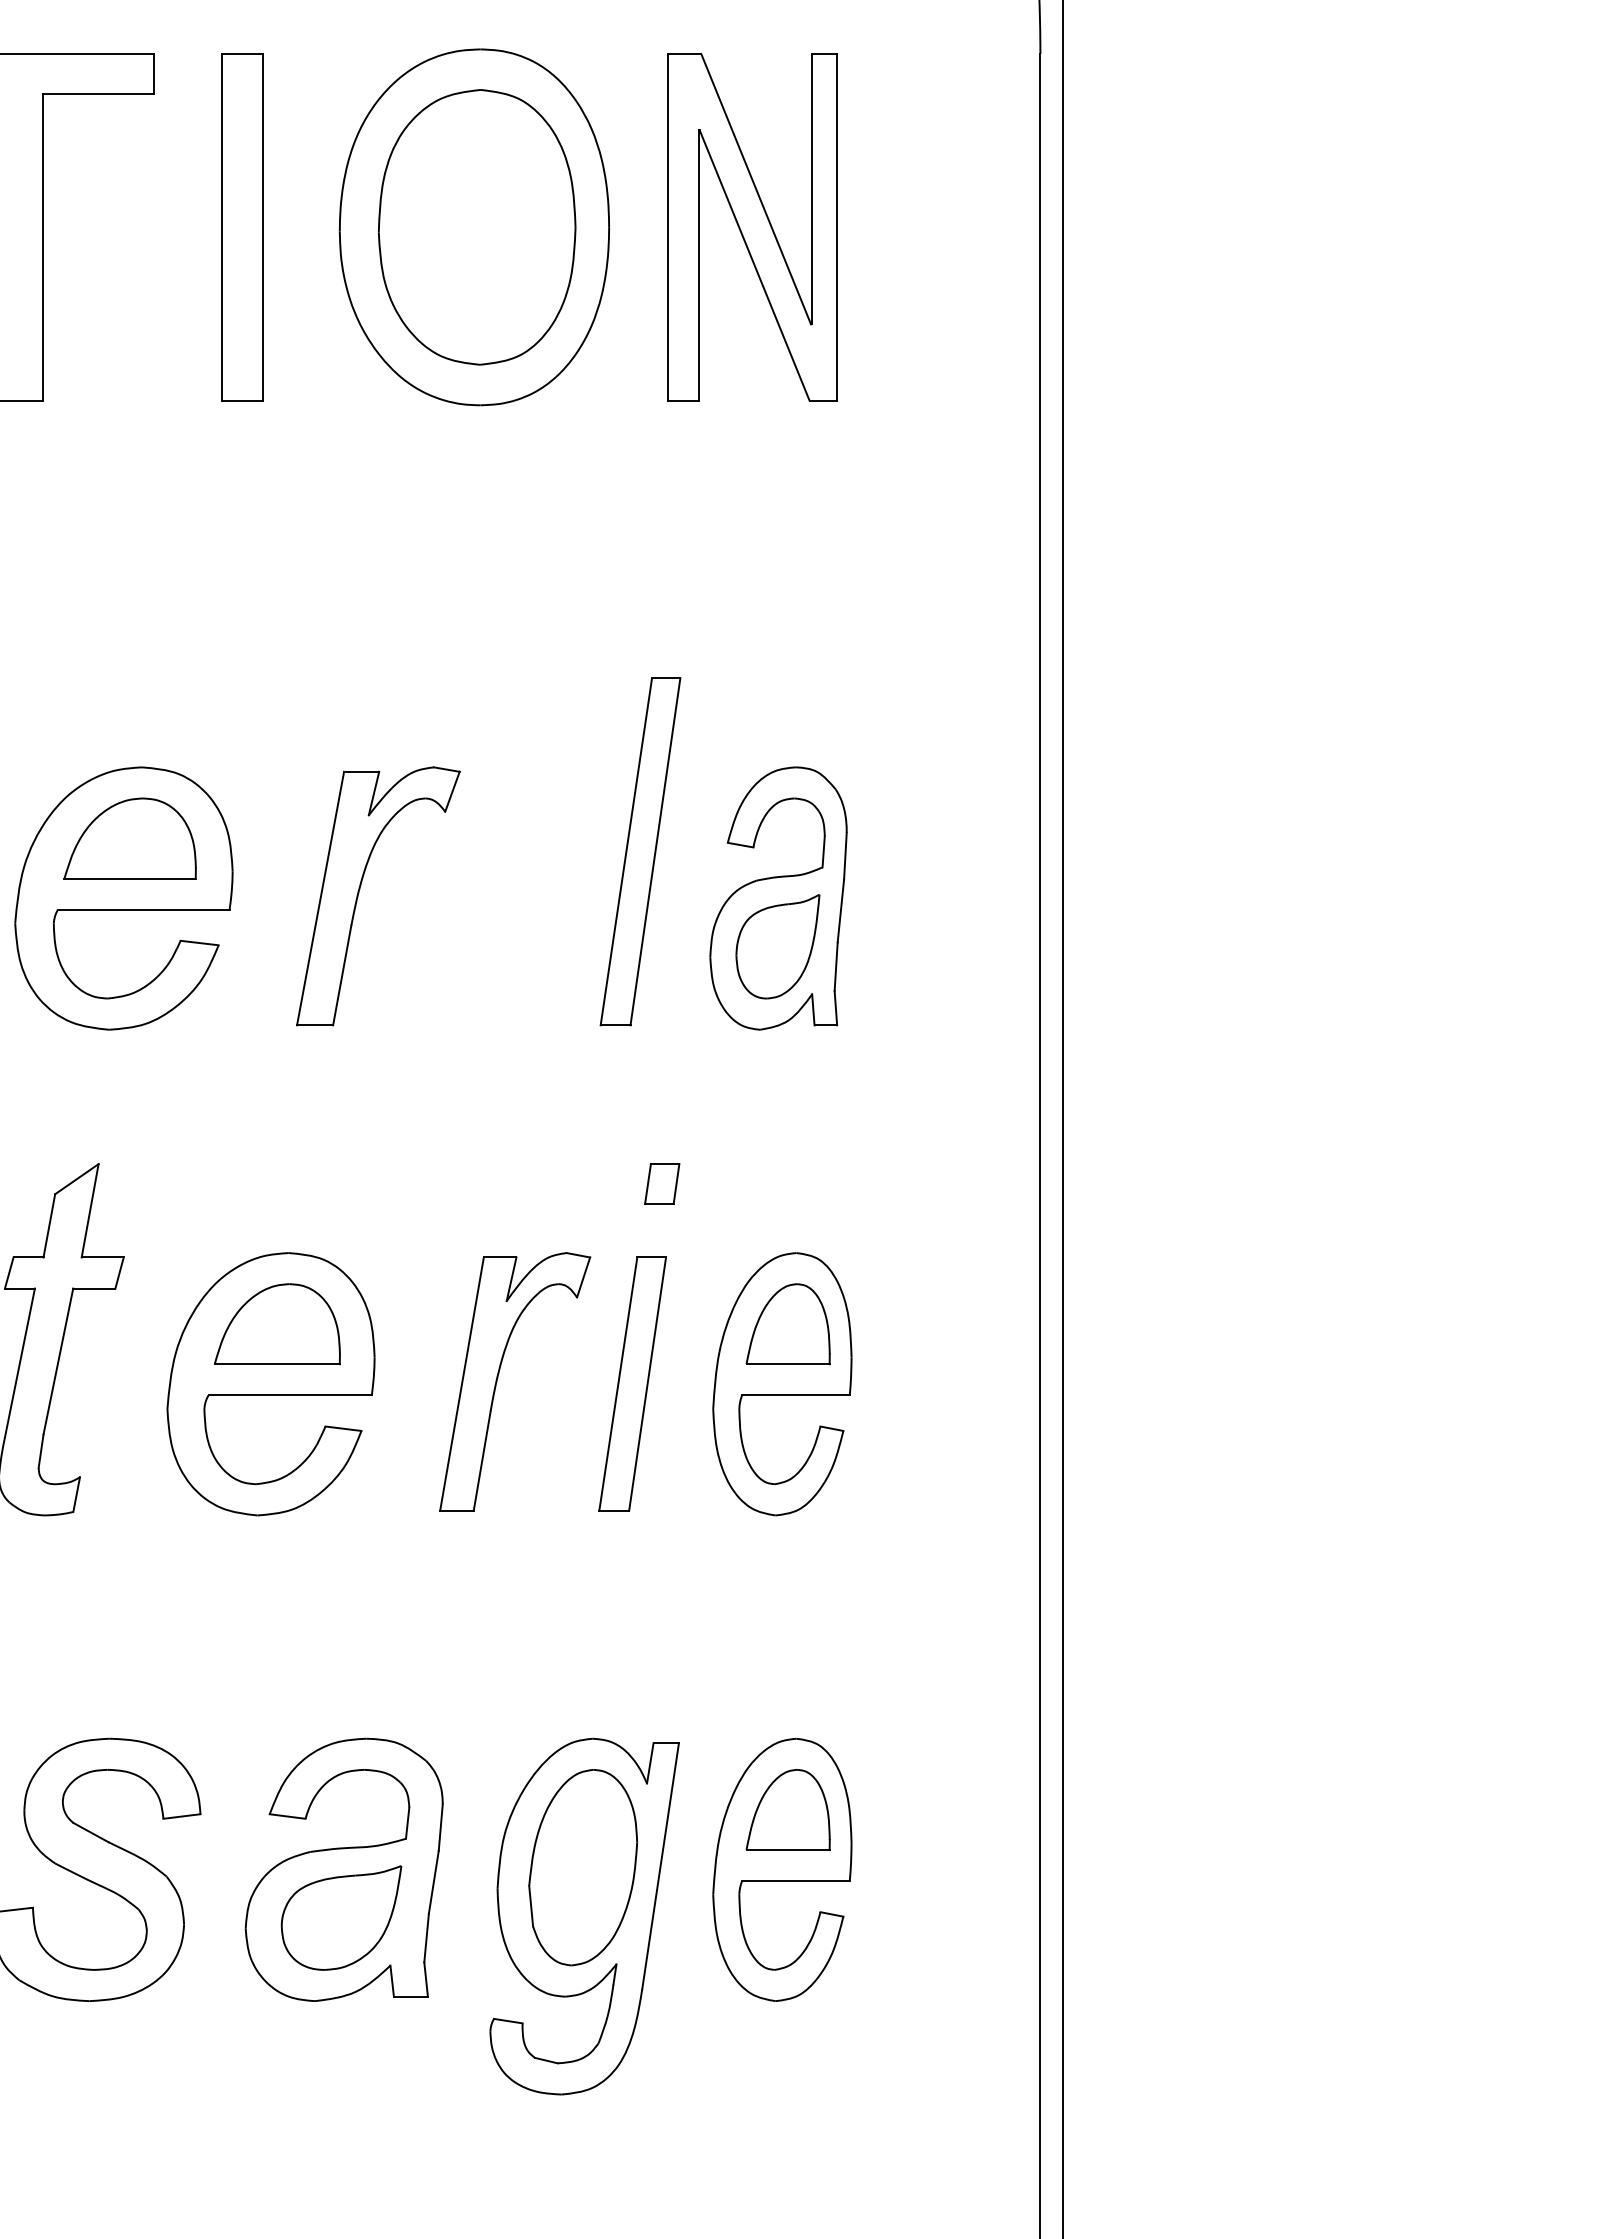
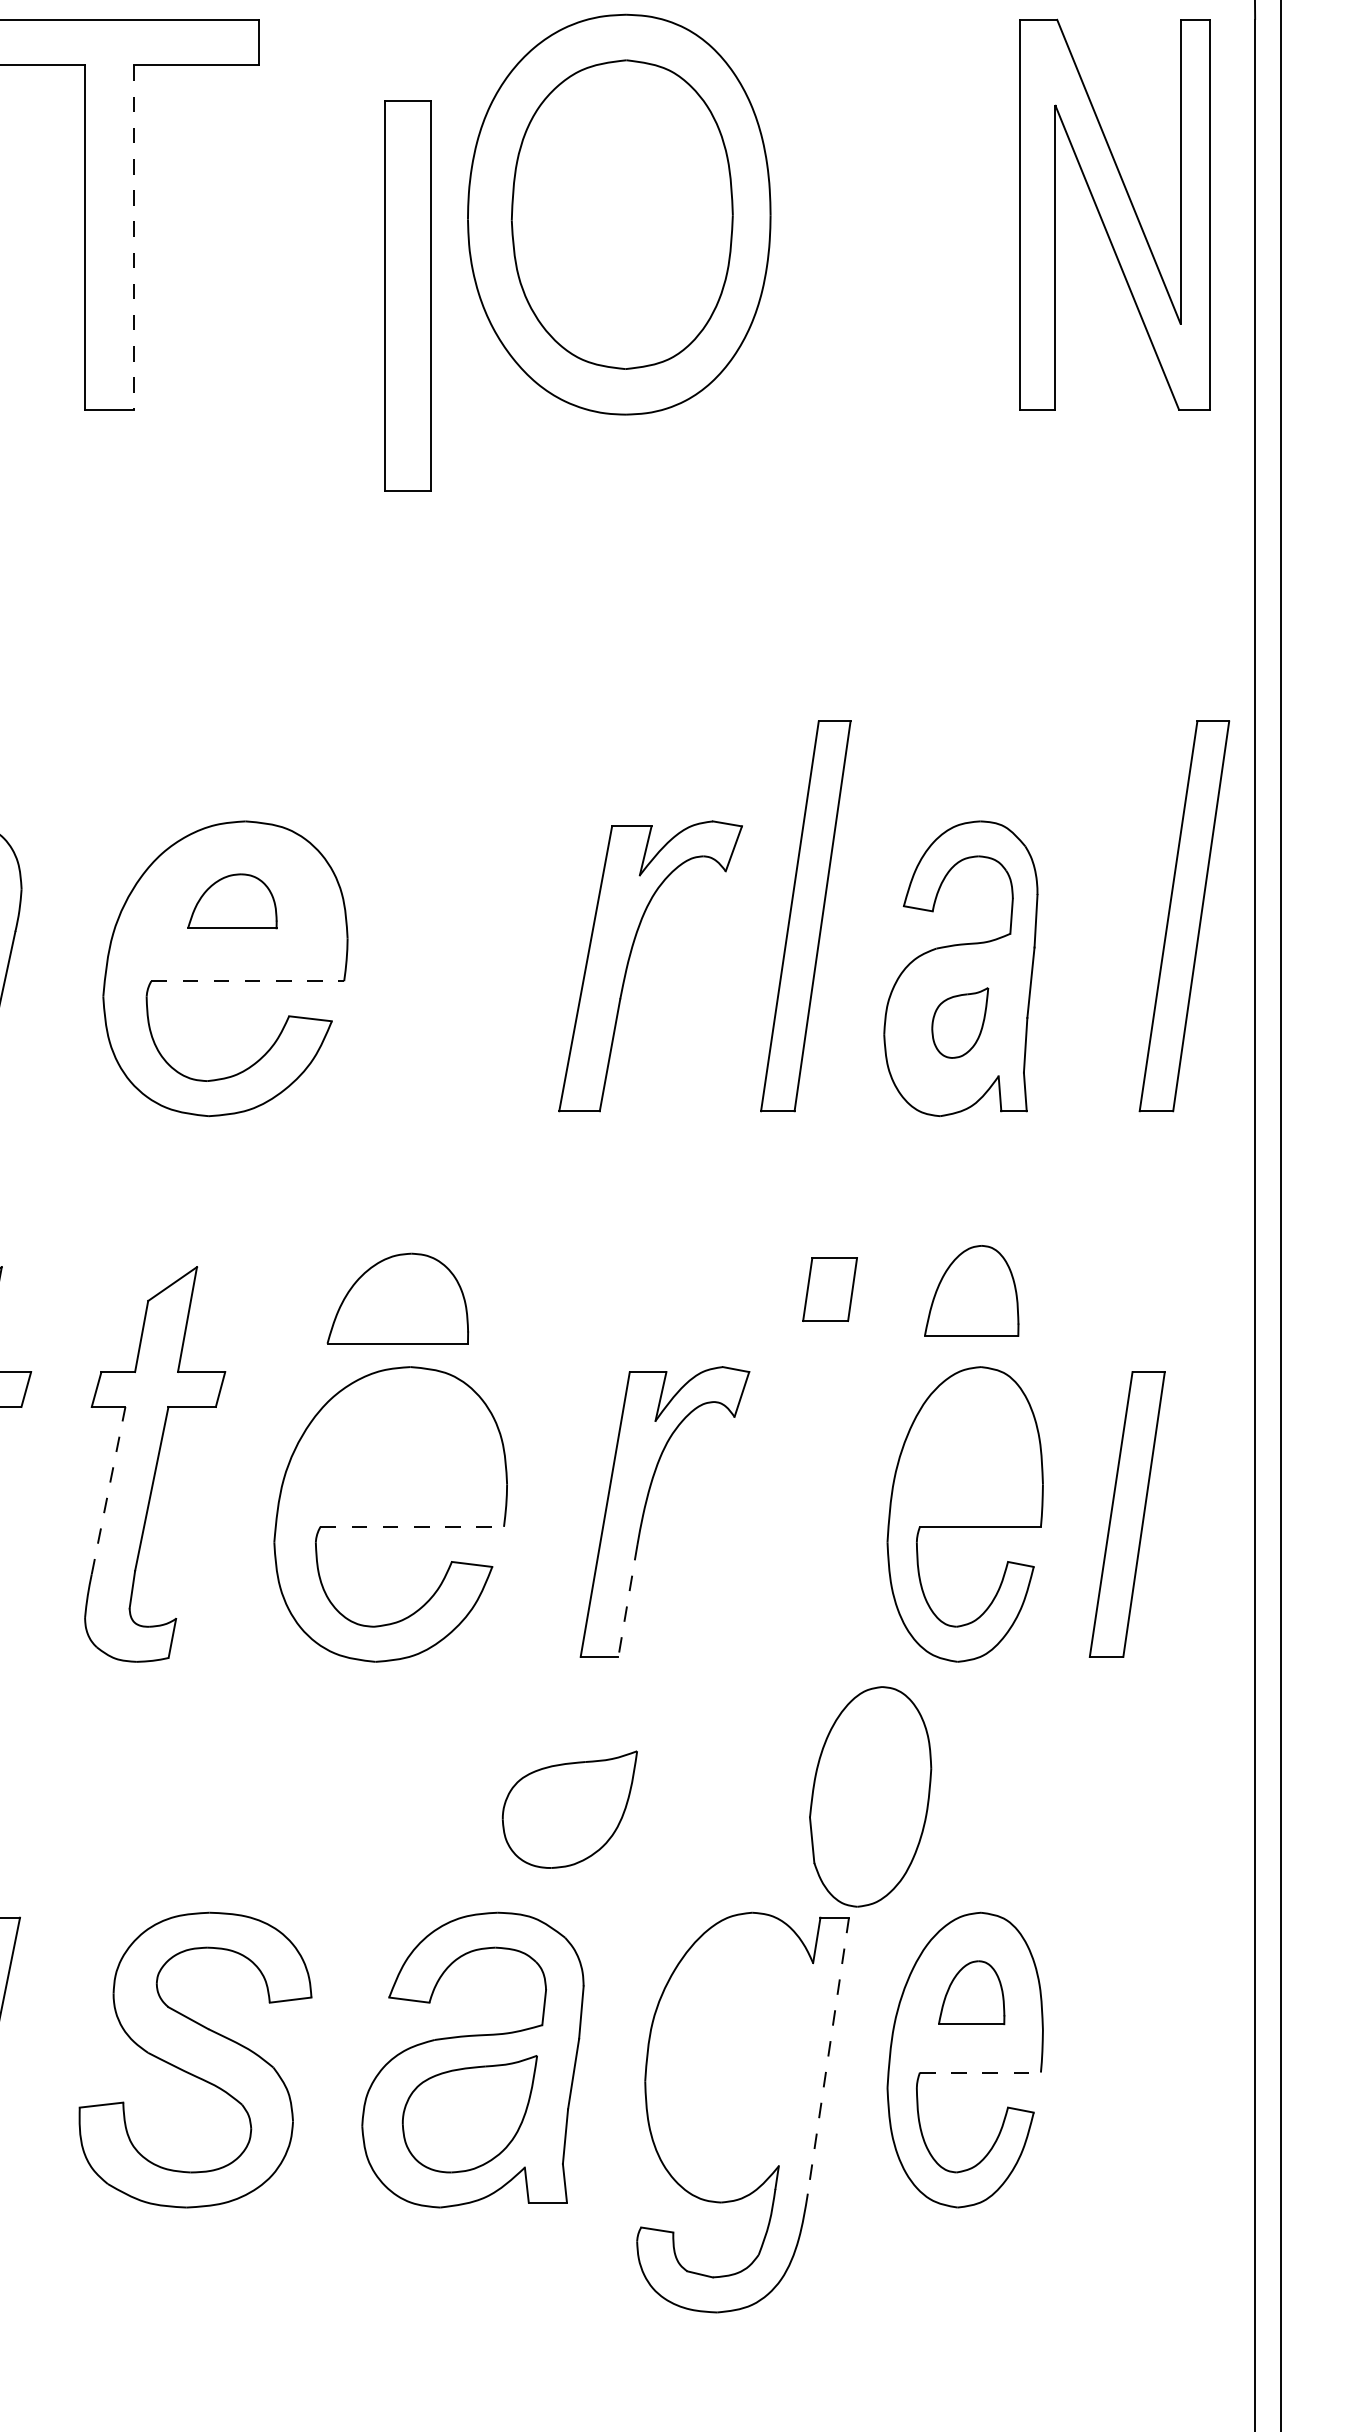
part: (242, 227) -> (408, 295), moved
part: (752, 227) -> (1114, 214), moved
line: (42, 248) -> (133, 238), solid -> dashed
part: (129, 838) -> (231, 901), size x0.6
part: (977, 851) -> (1184, 915), added
part: (359, 893) -> (629, 963), moved
line: (143, 909) -> (247, 981), solid -> dashed
part: (777, 946) -> (959, 1022), size x0.6
part: (662, 1183) -> (830, 1288), size x1.4
part: (277, 1324) -> (397, 1299), moved
part: (787, 1324) -> (970, 1291), moved
line: (19, 1363) -> (108, 1491), solid -> dashed
part: (632, 1383) -> (1127, 1513), moved
line: (290, 1395) -> (412, 1527), solid -> dashed
line: (482, 1461) -> (628, 1601), solid -> dashed
part: (430, 1646) -> (569, 1809), added
part: (787, 1809) -> (970, 1992), size x0.7
line: (660, 1866) -> (828, 2056), solid -> dashed
part: (583, 1867) -> (870, 1796), moved
line: (795, 1880) -> (979, 2072), solid -> dashed

